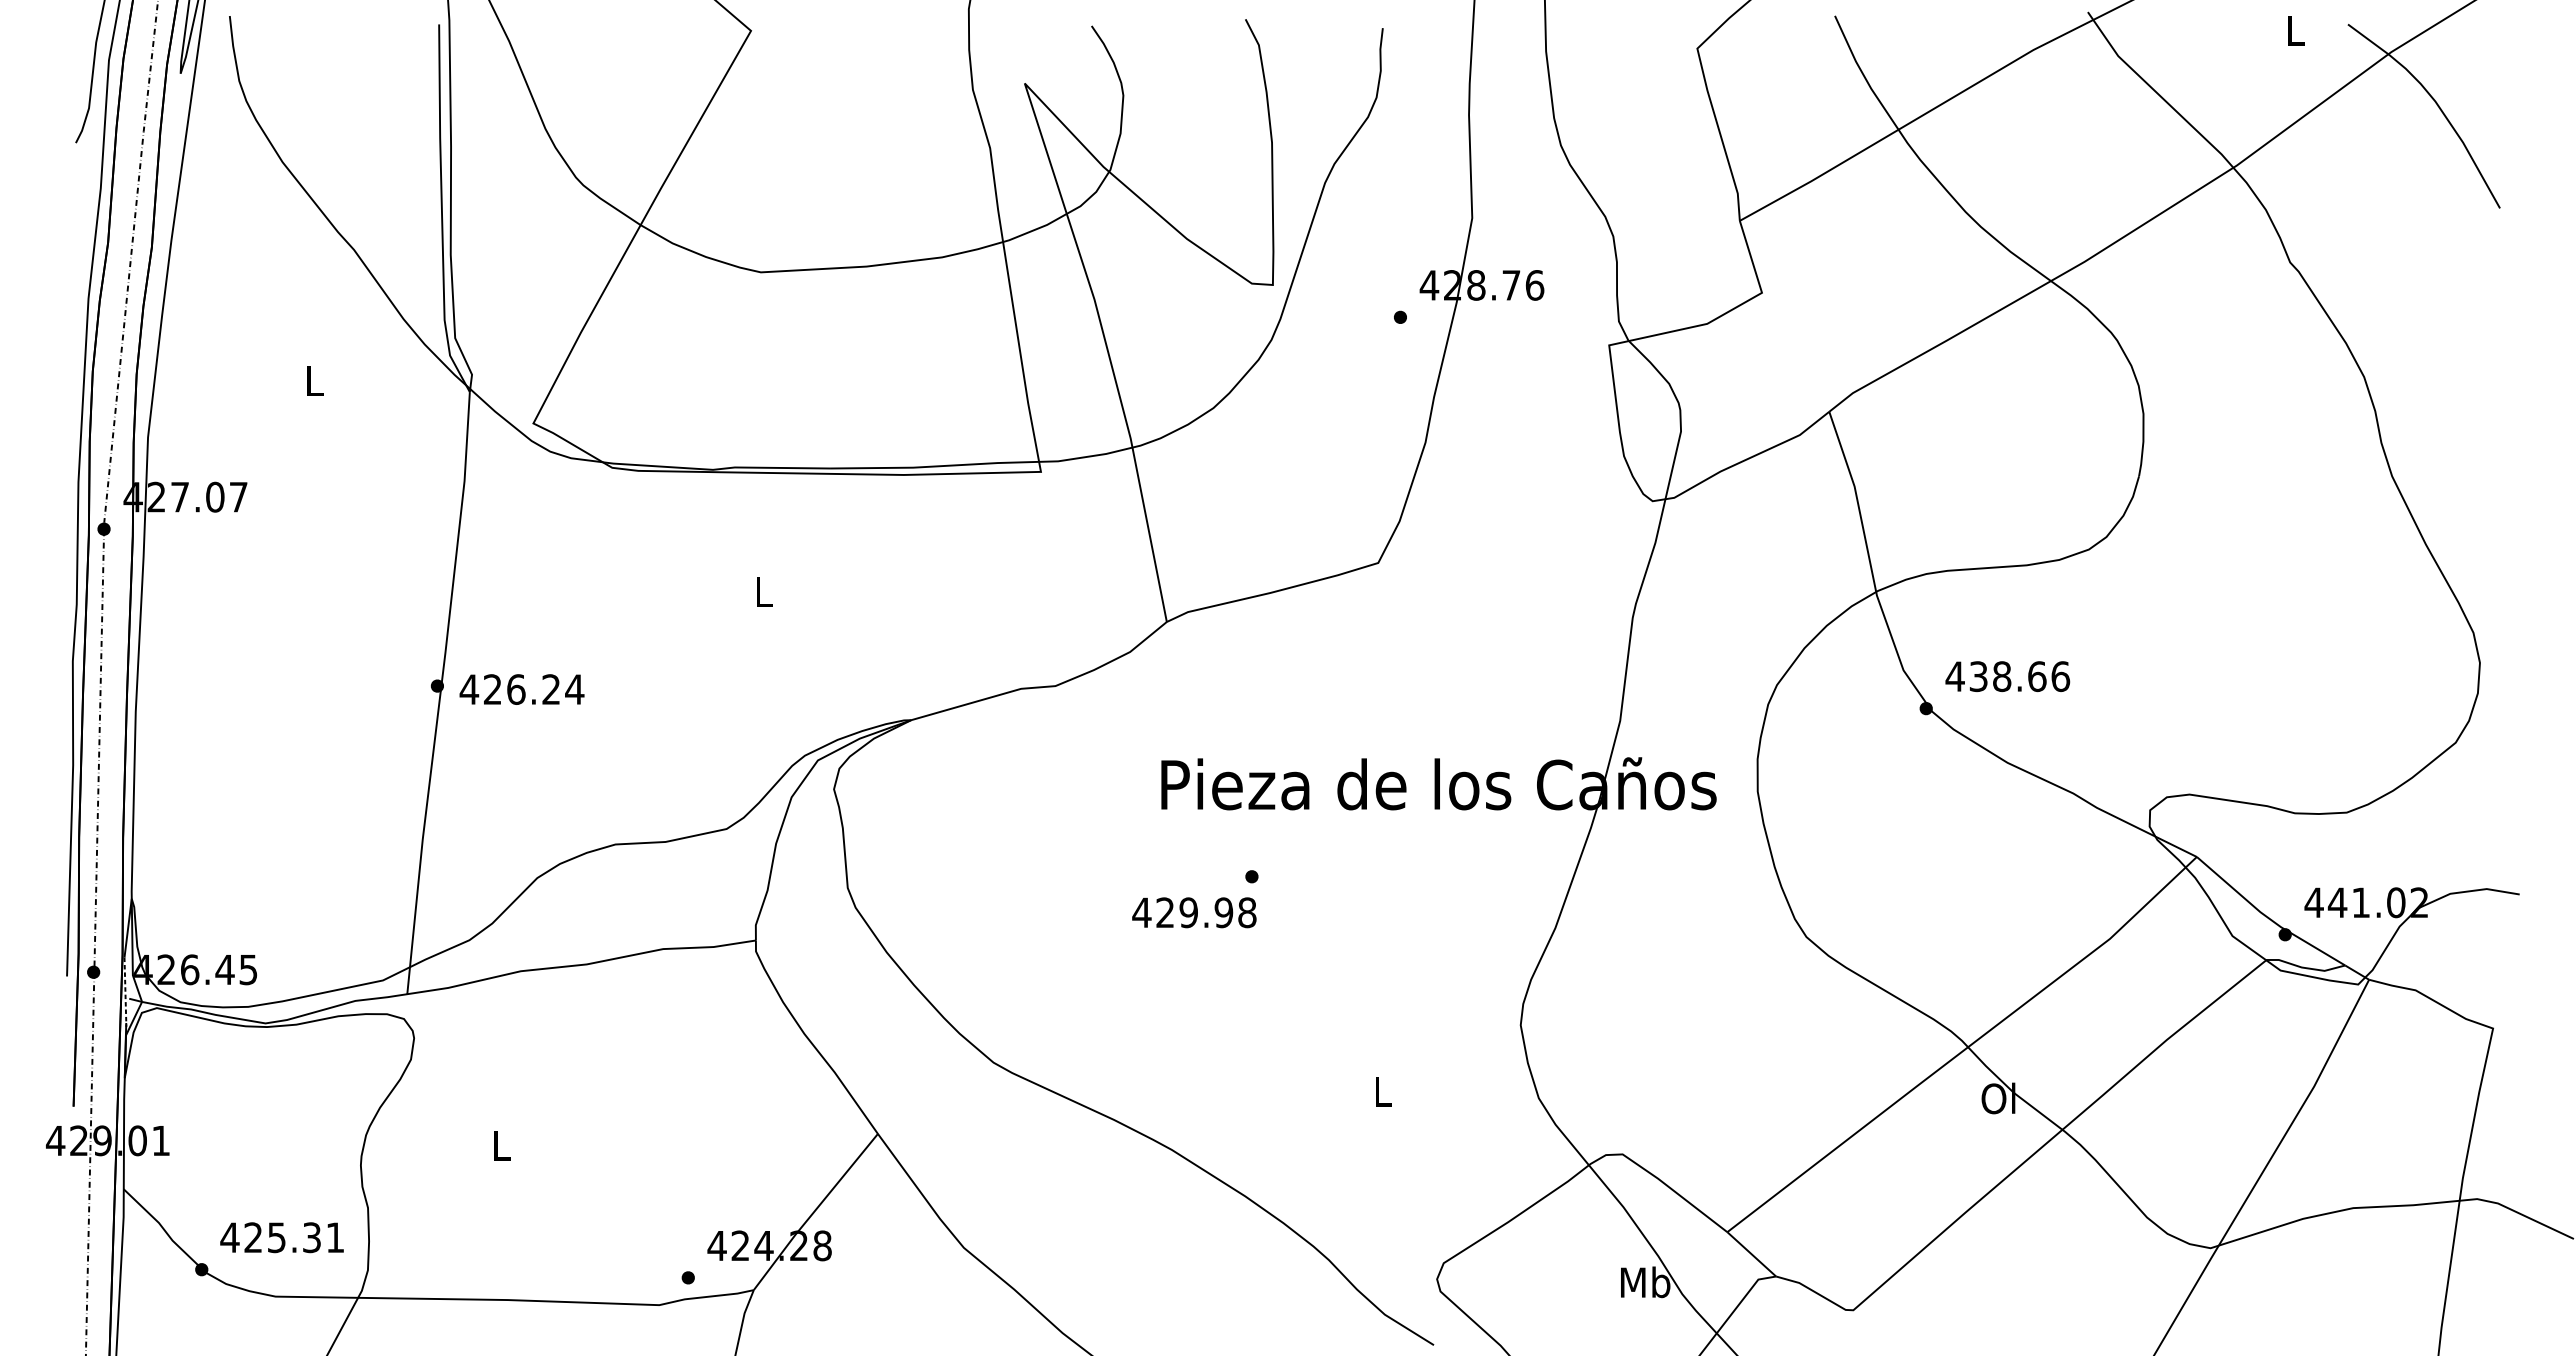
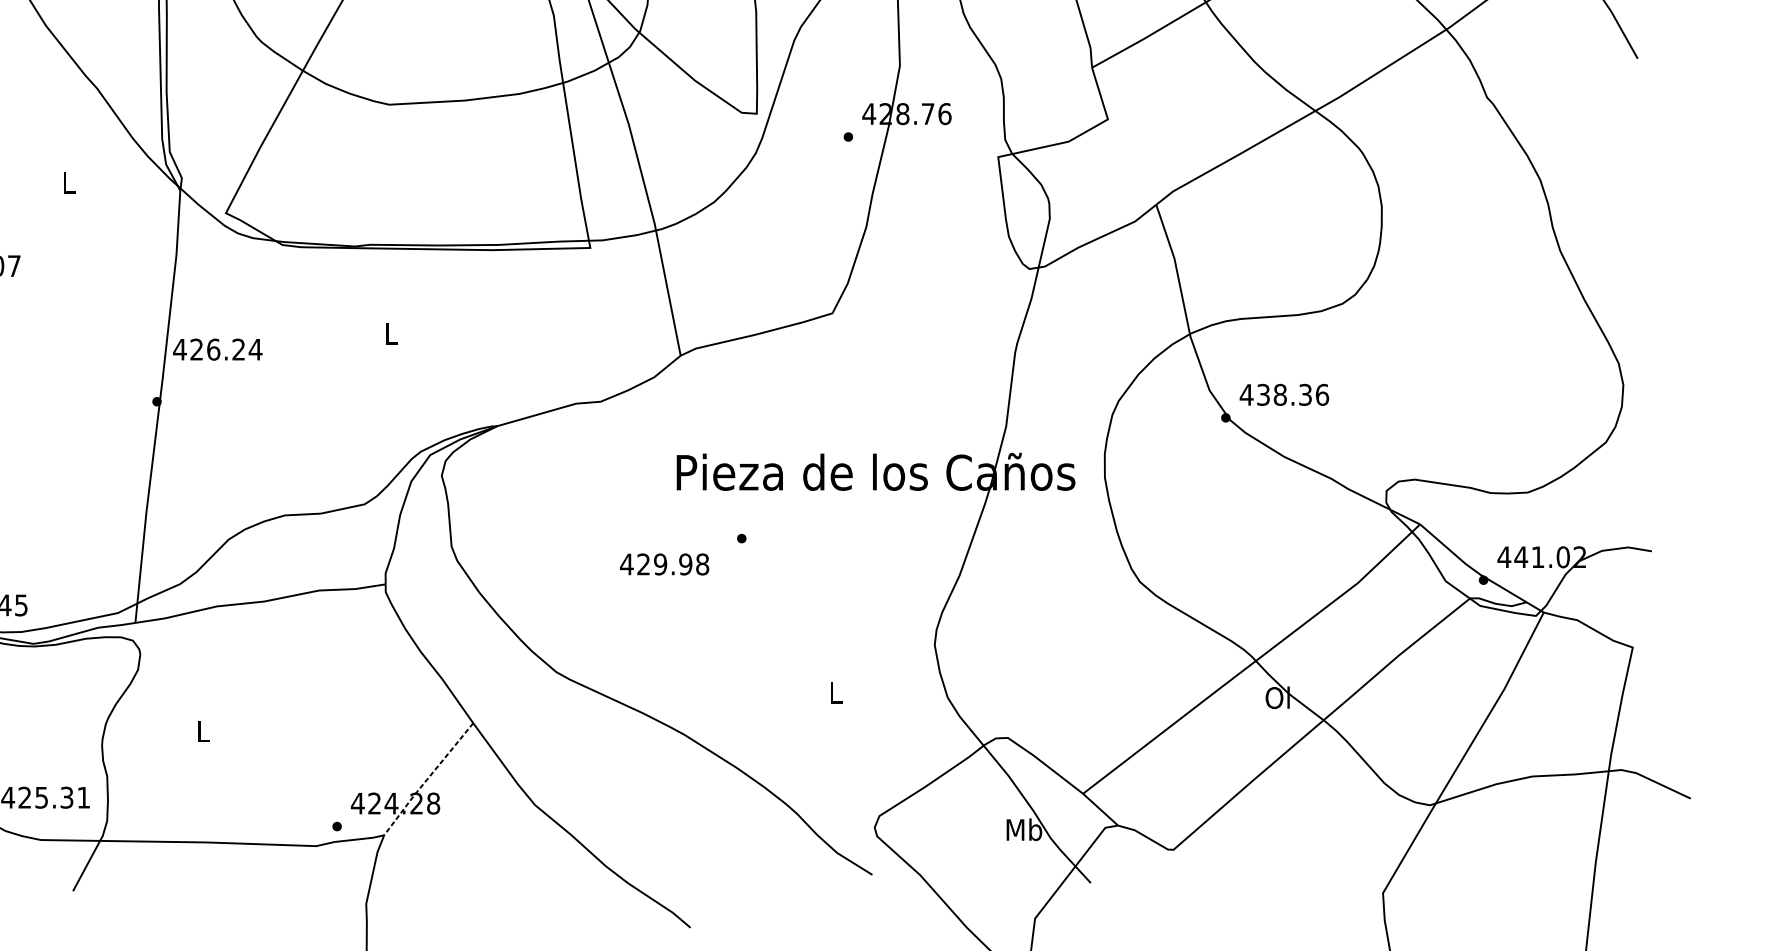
text: (2037, 676) -> (1305, 394), 438.66 -> 438.36
text: (521, 689) -> (217, 349), moved
text: (1194, 912) -> (664, 564), moved
line: (814, 1211) -> (427, 778), solid -> dashed

